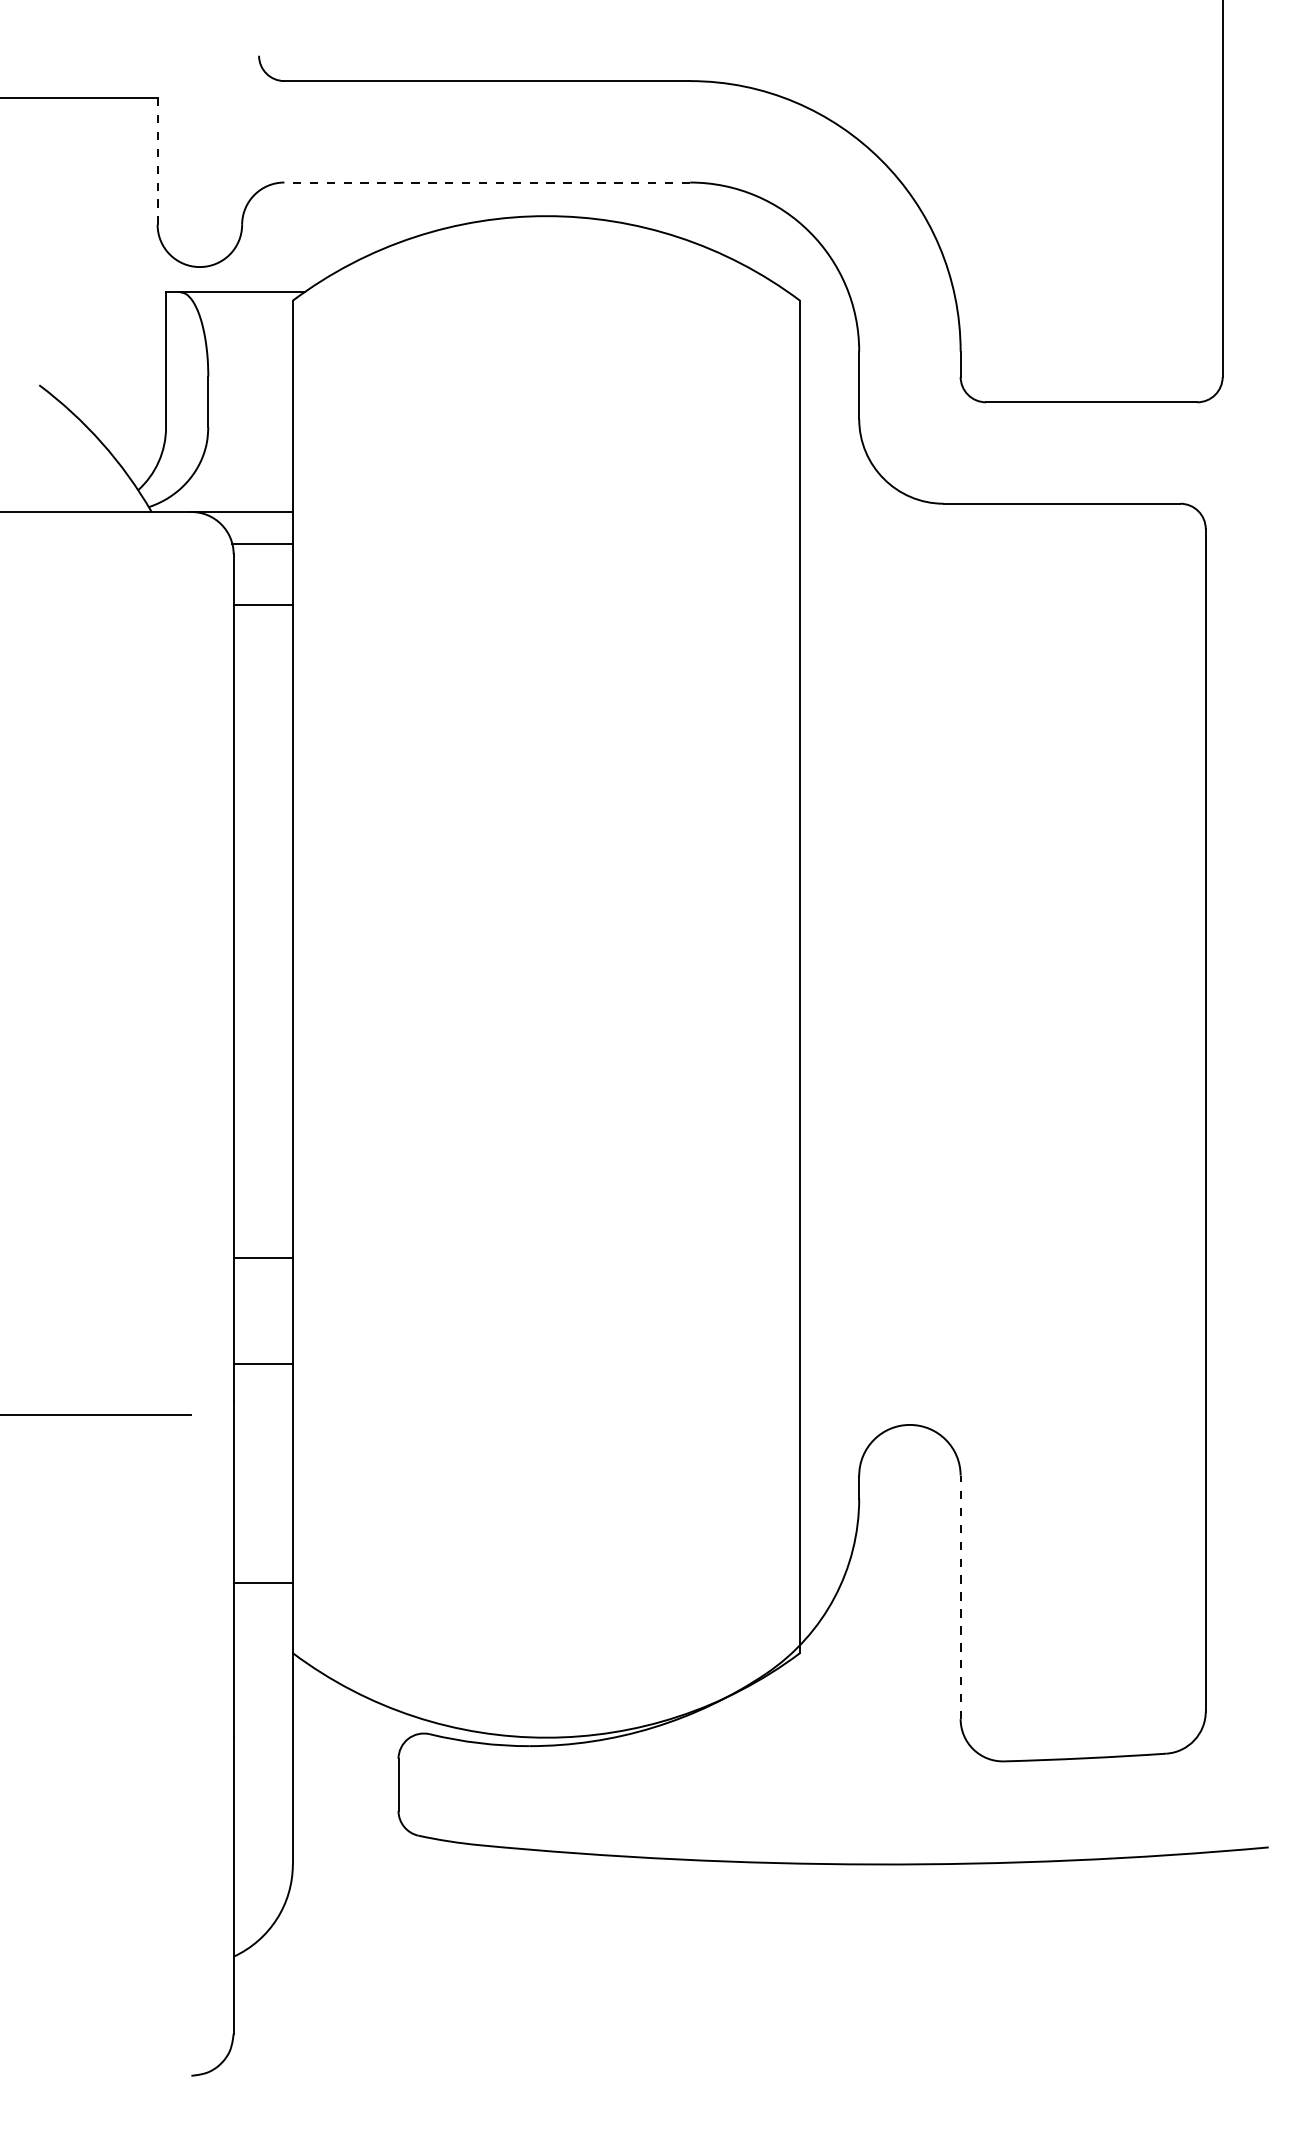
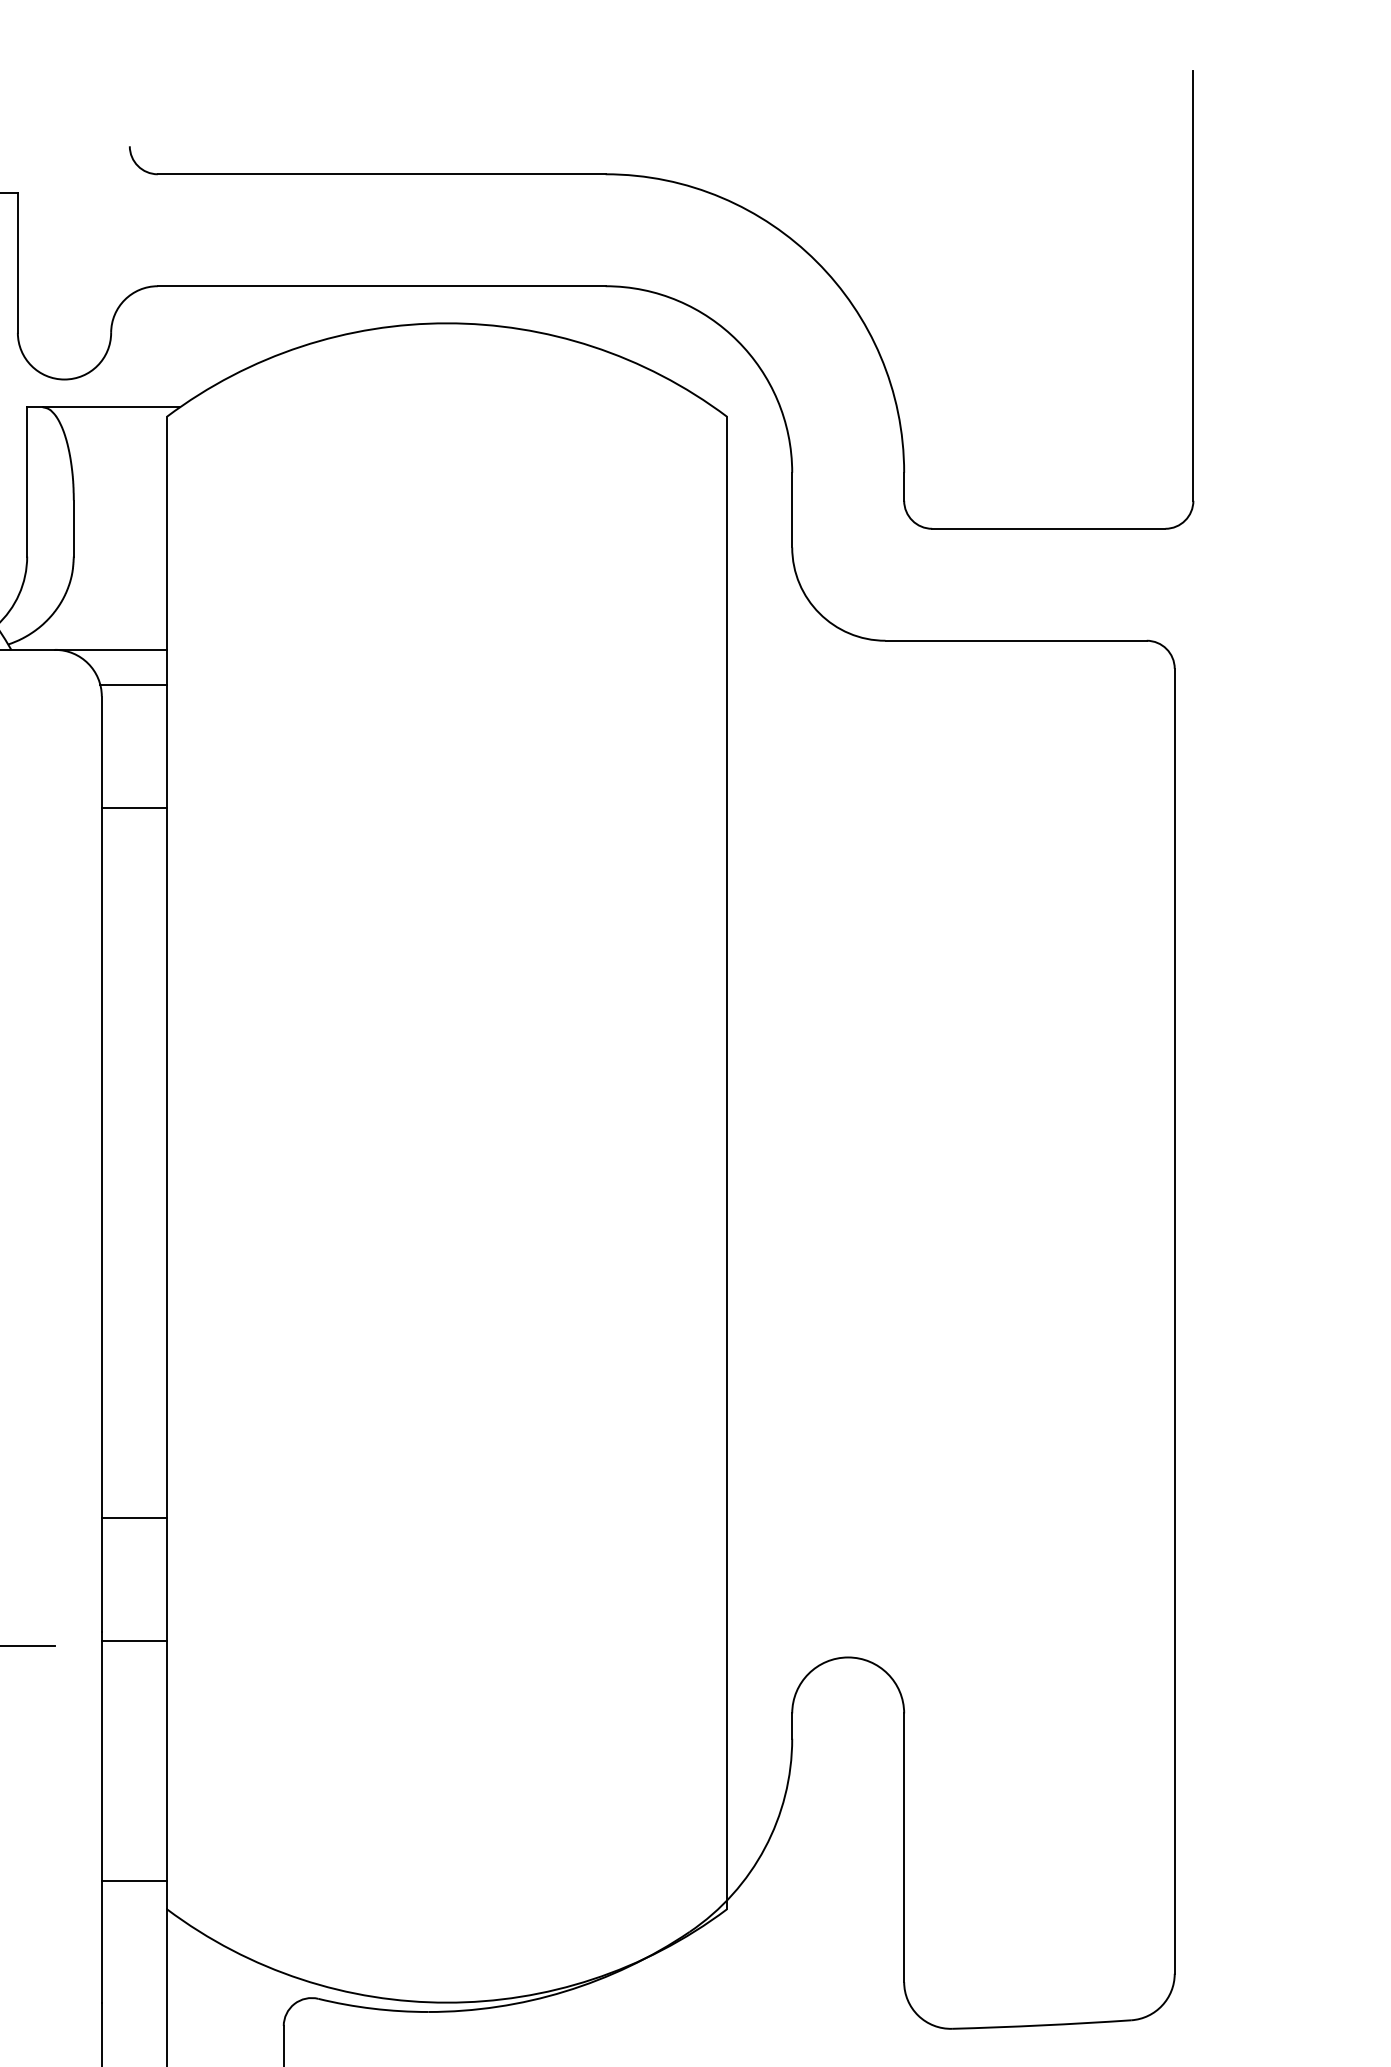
line: (157, 160) -> (17, 261), dashed -> solid
line: (487, 182) -> (381, 286), dashed -> solid
line: (262, 604) -> (133, 808), moved
line: (262, 1258) -> (133, 1517), moved
line: (262, 1364) -> (133, 1641), moved
line: (262, 1582) -> (133, 1881), moved
line: (960, 1597) -> (904, 1847), dashed -> solid

